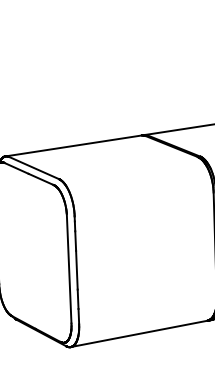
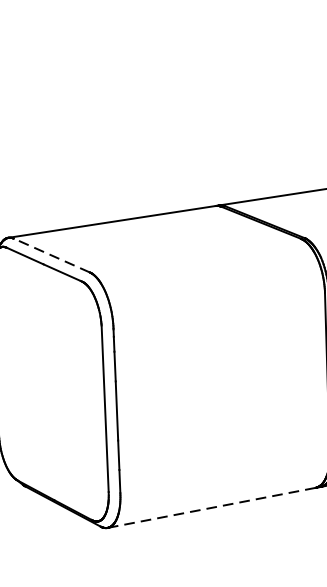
line: (33, 167) -> (50, 254), solid -> dashed
line: (139, 333) -> (212, 507), solid -> dashed

